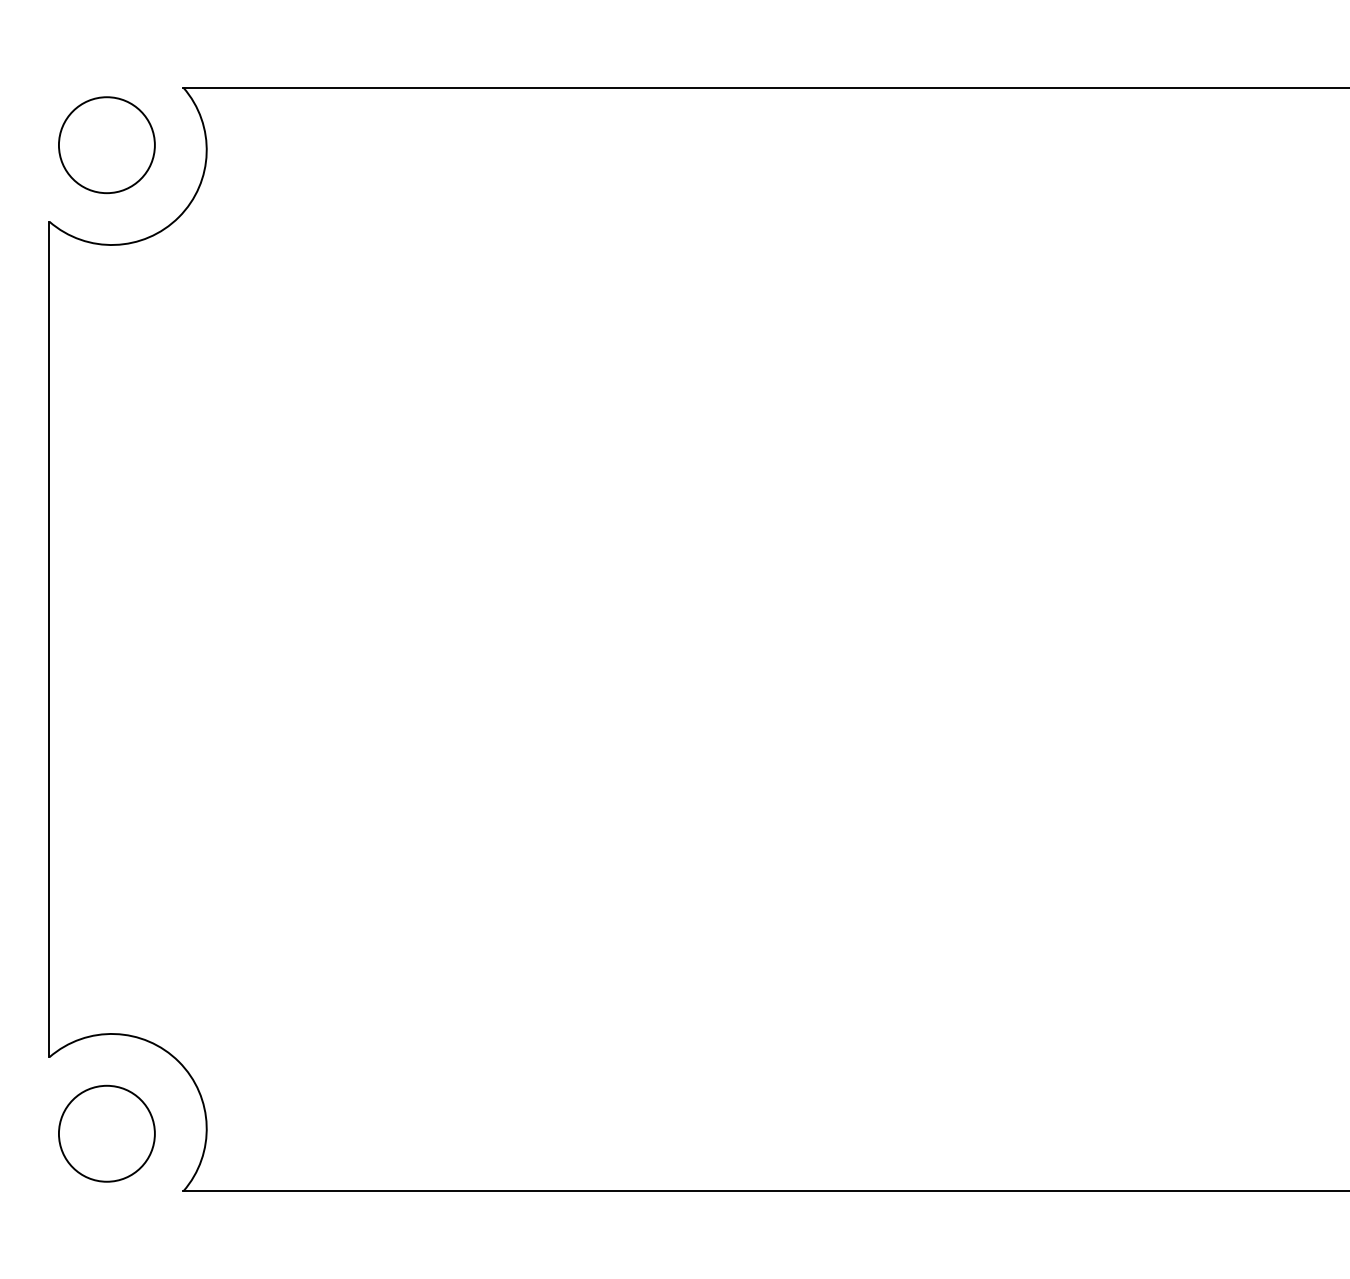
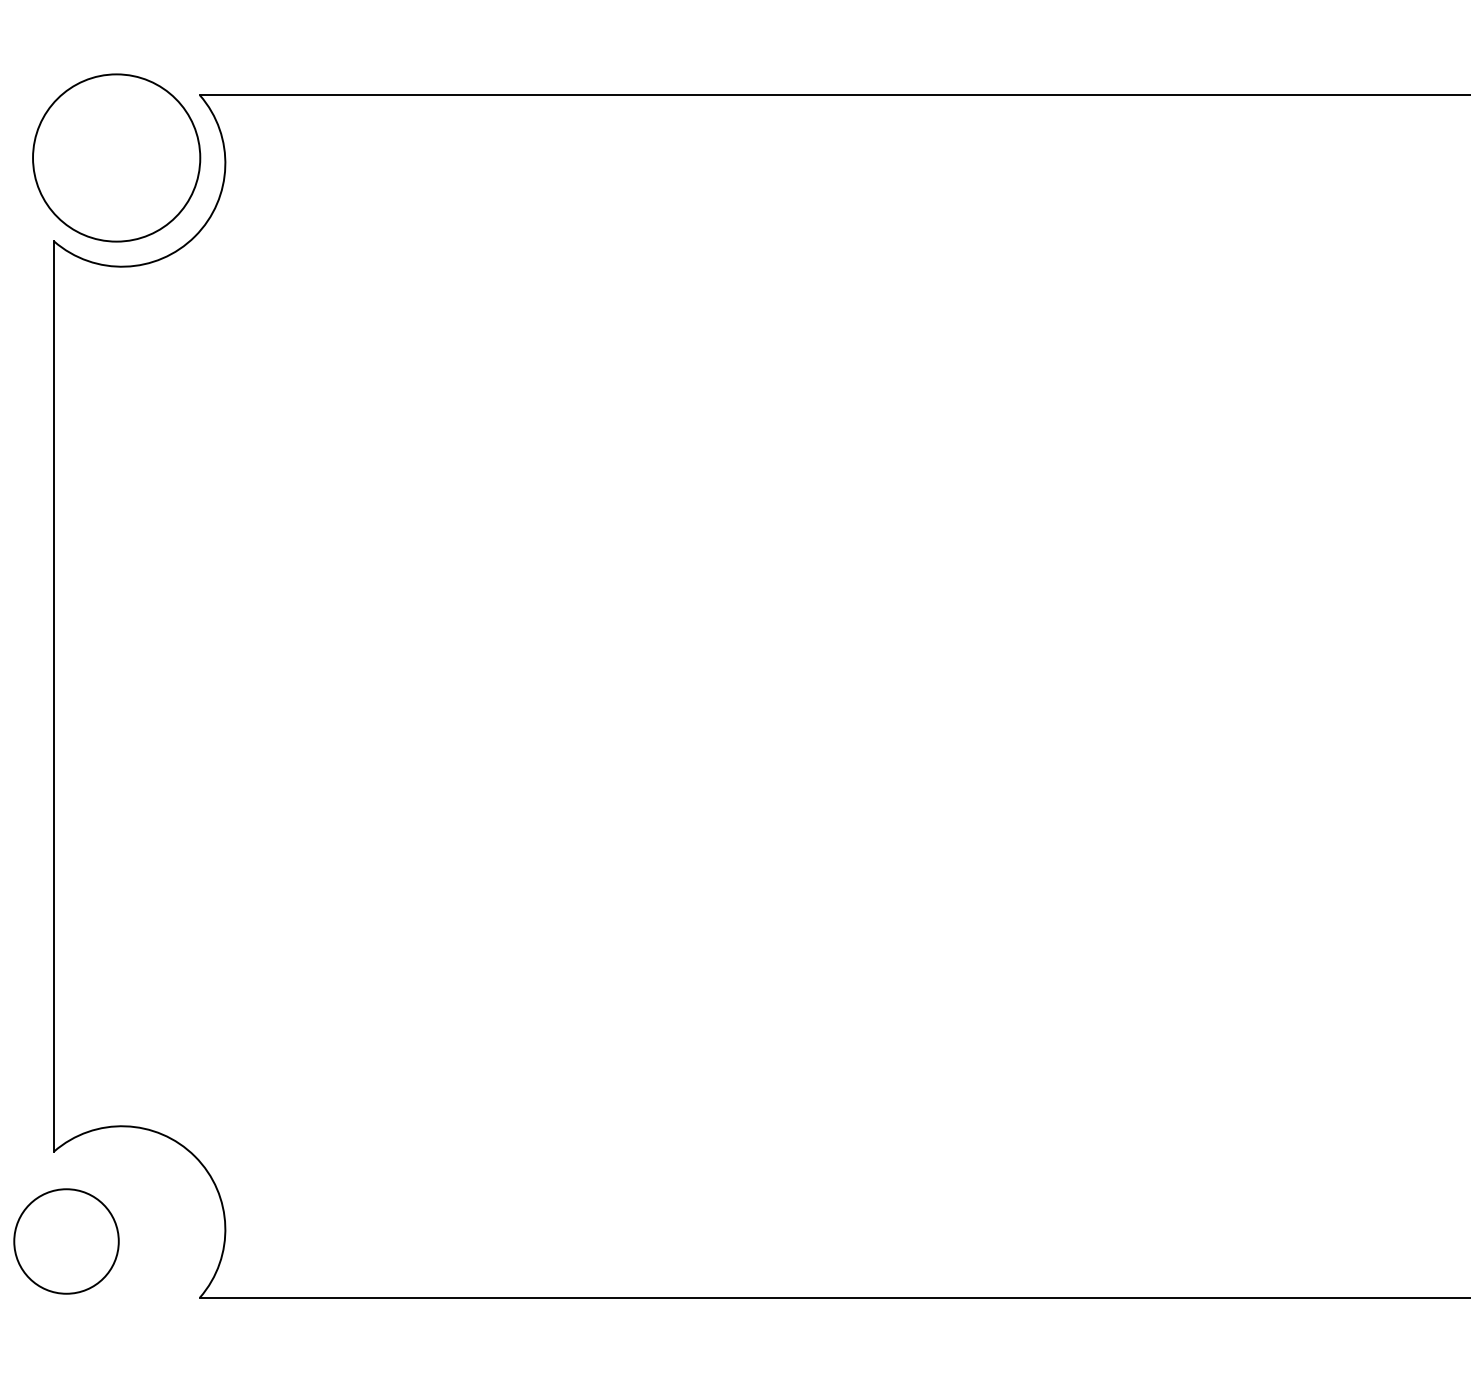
circle: (106, 145) -> (116, 158), size x1.6
circle: (106, 1133) -> (66, 1241), moved

